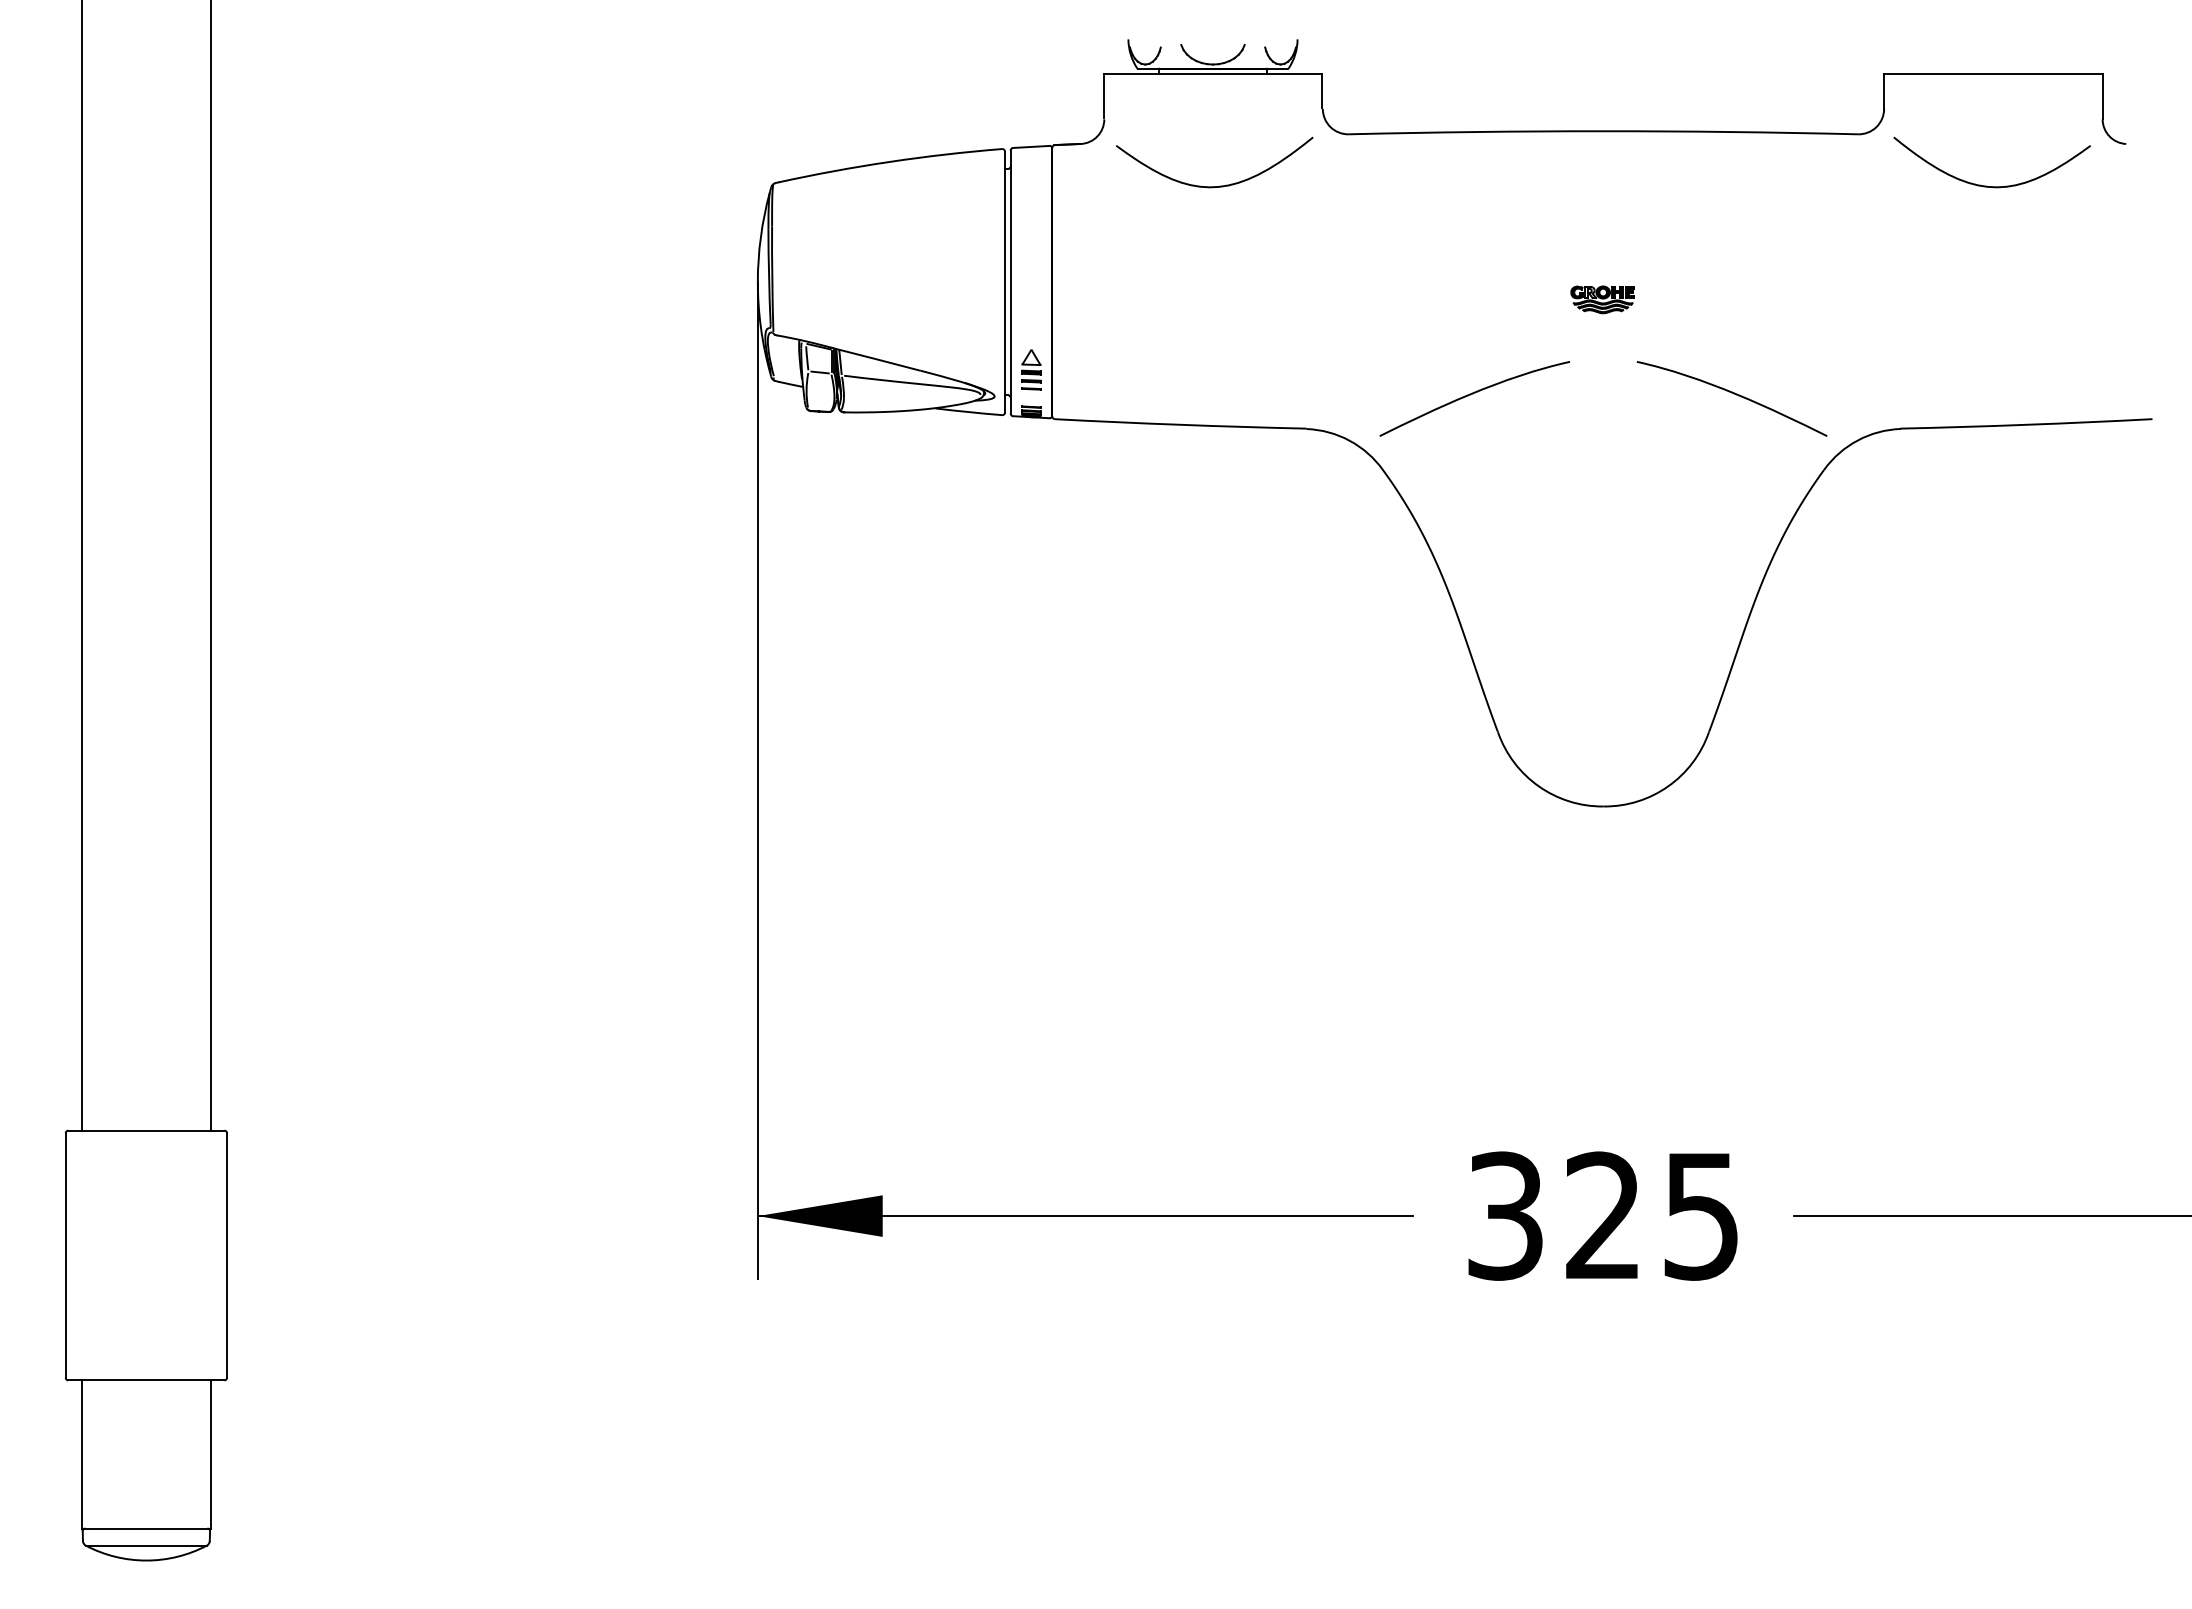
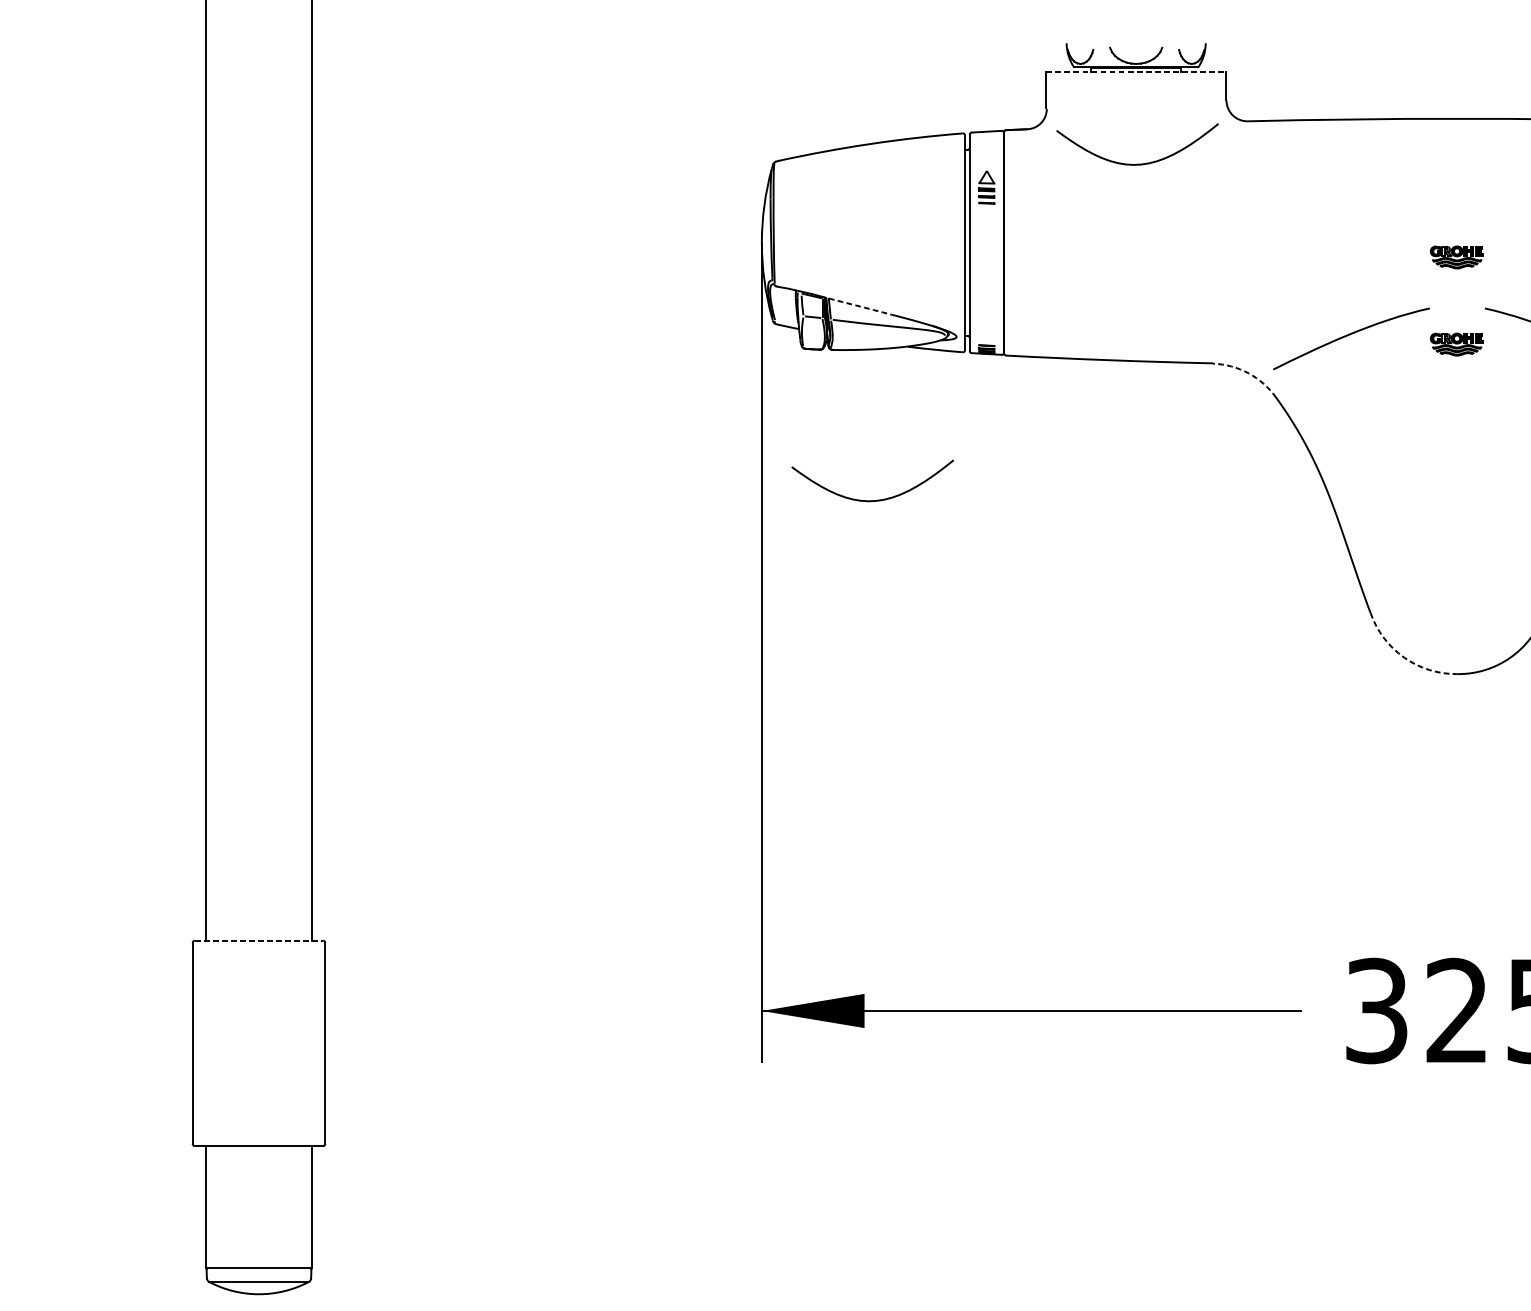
line: (1213, 73) -> (1136, 71), solid -> dashed
arc: (877, 359) -> (860, 306), solid -> dashed
part: (1031, 369) -> (986, 187), moved
part: (1602, 405) -> (1456, 344), added
arc: (1349, 440) -> (1248, 373), solid -> dashed
curve: (897, 594) -> (876, 499), added
arc: (1538, 786) -> (1403, 657), solid -> dashed
line: (146, 1130) -> (259, 940), solid -> dashed

